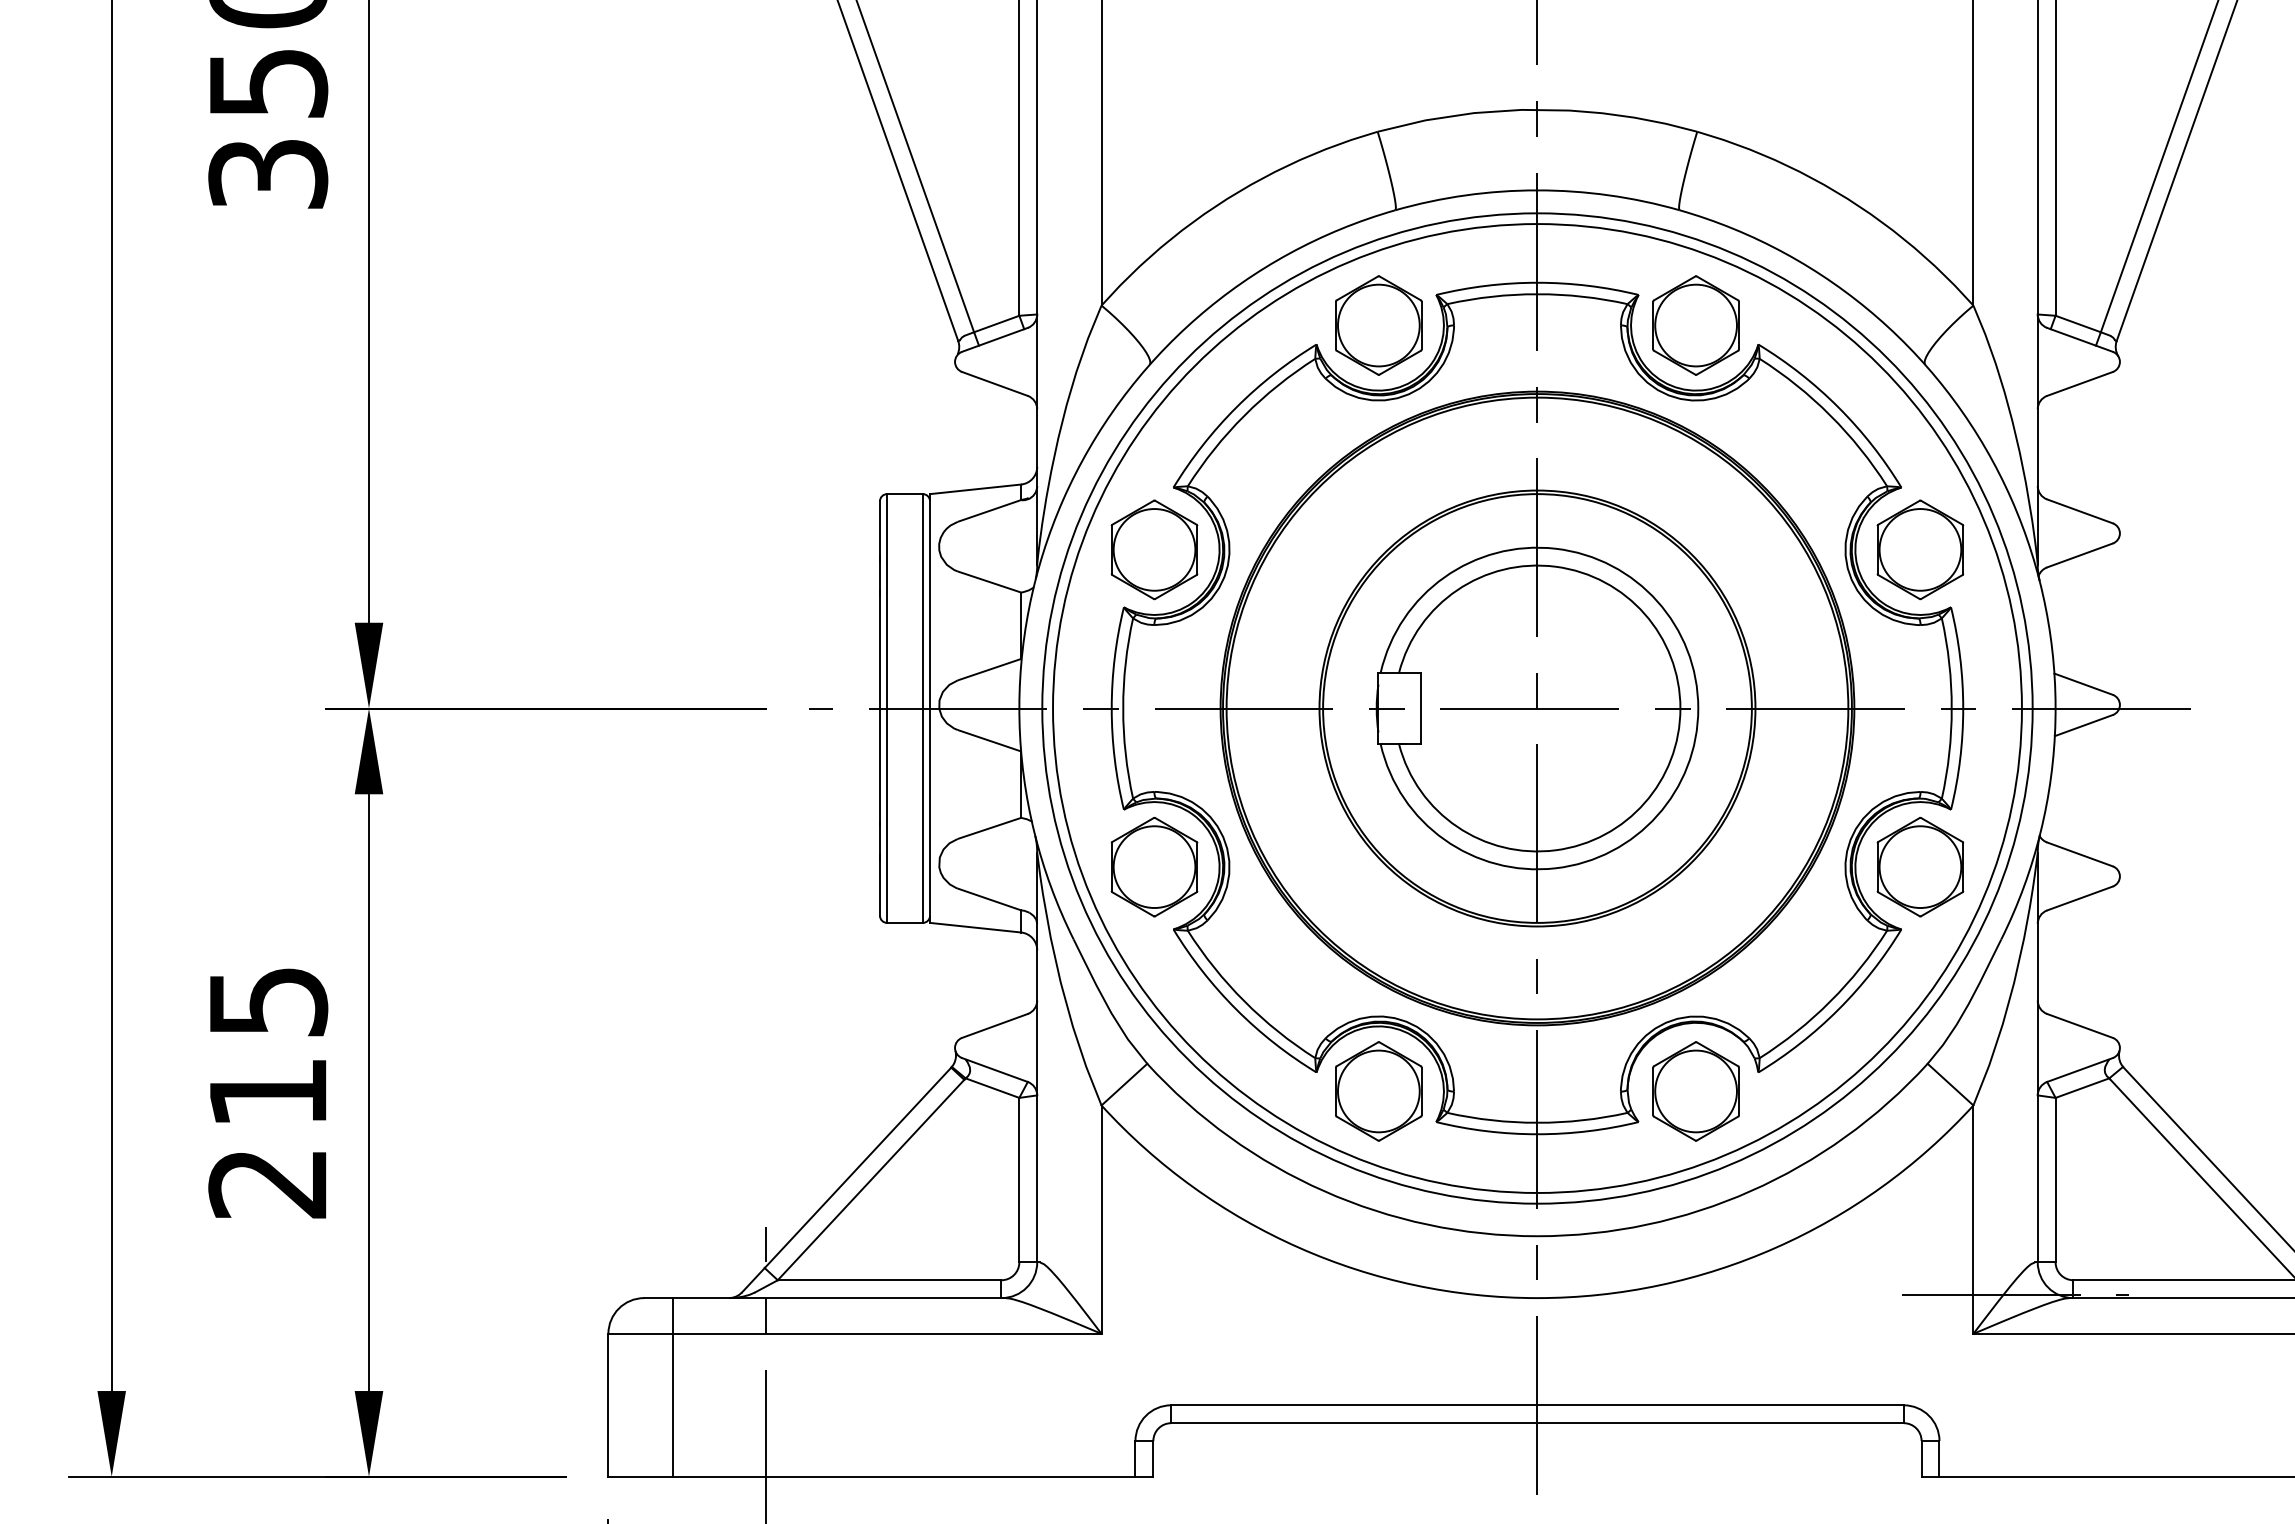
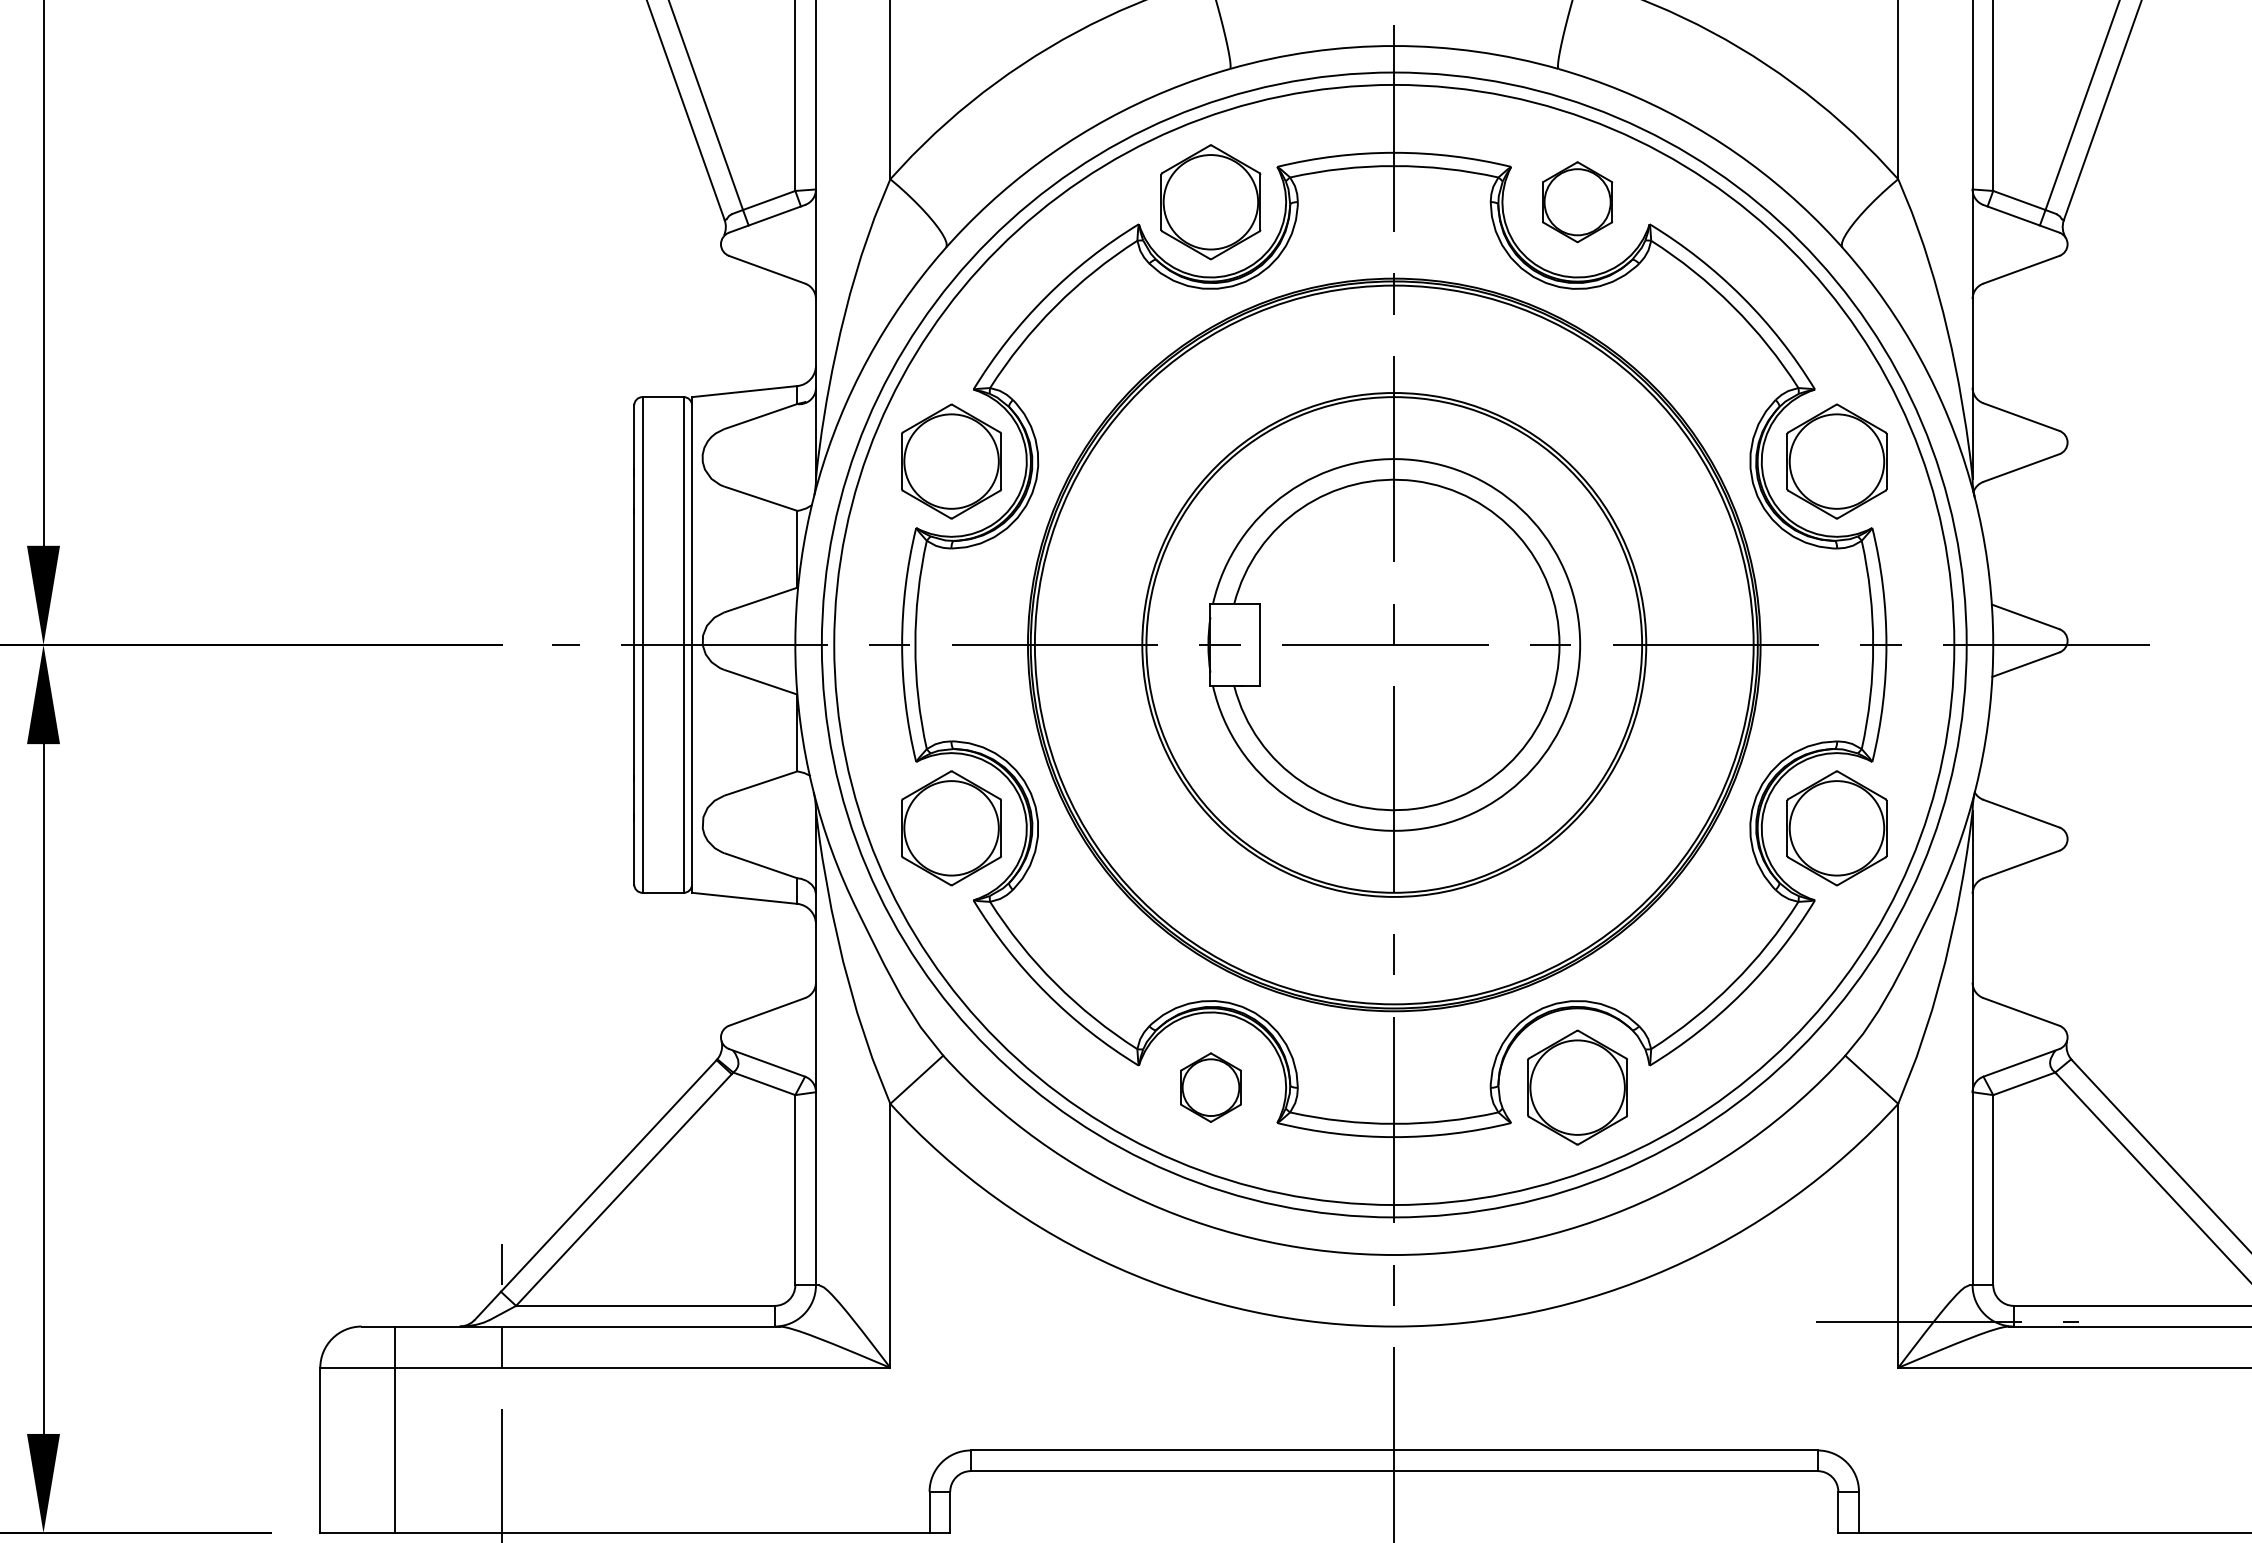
part: (1695, 325) -> (1576, 202), size x0.7
part: (1378, 1091) -> (1210, 1087), size x0.6

